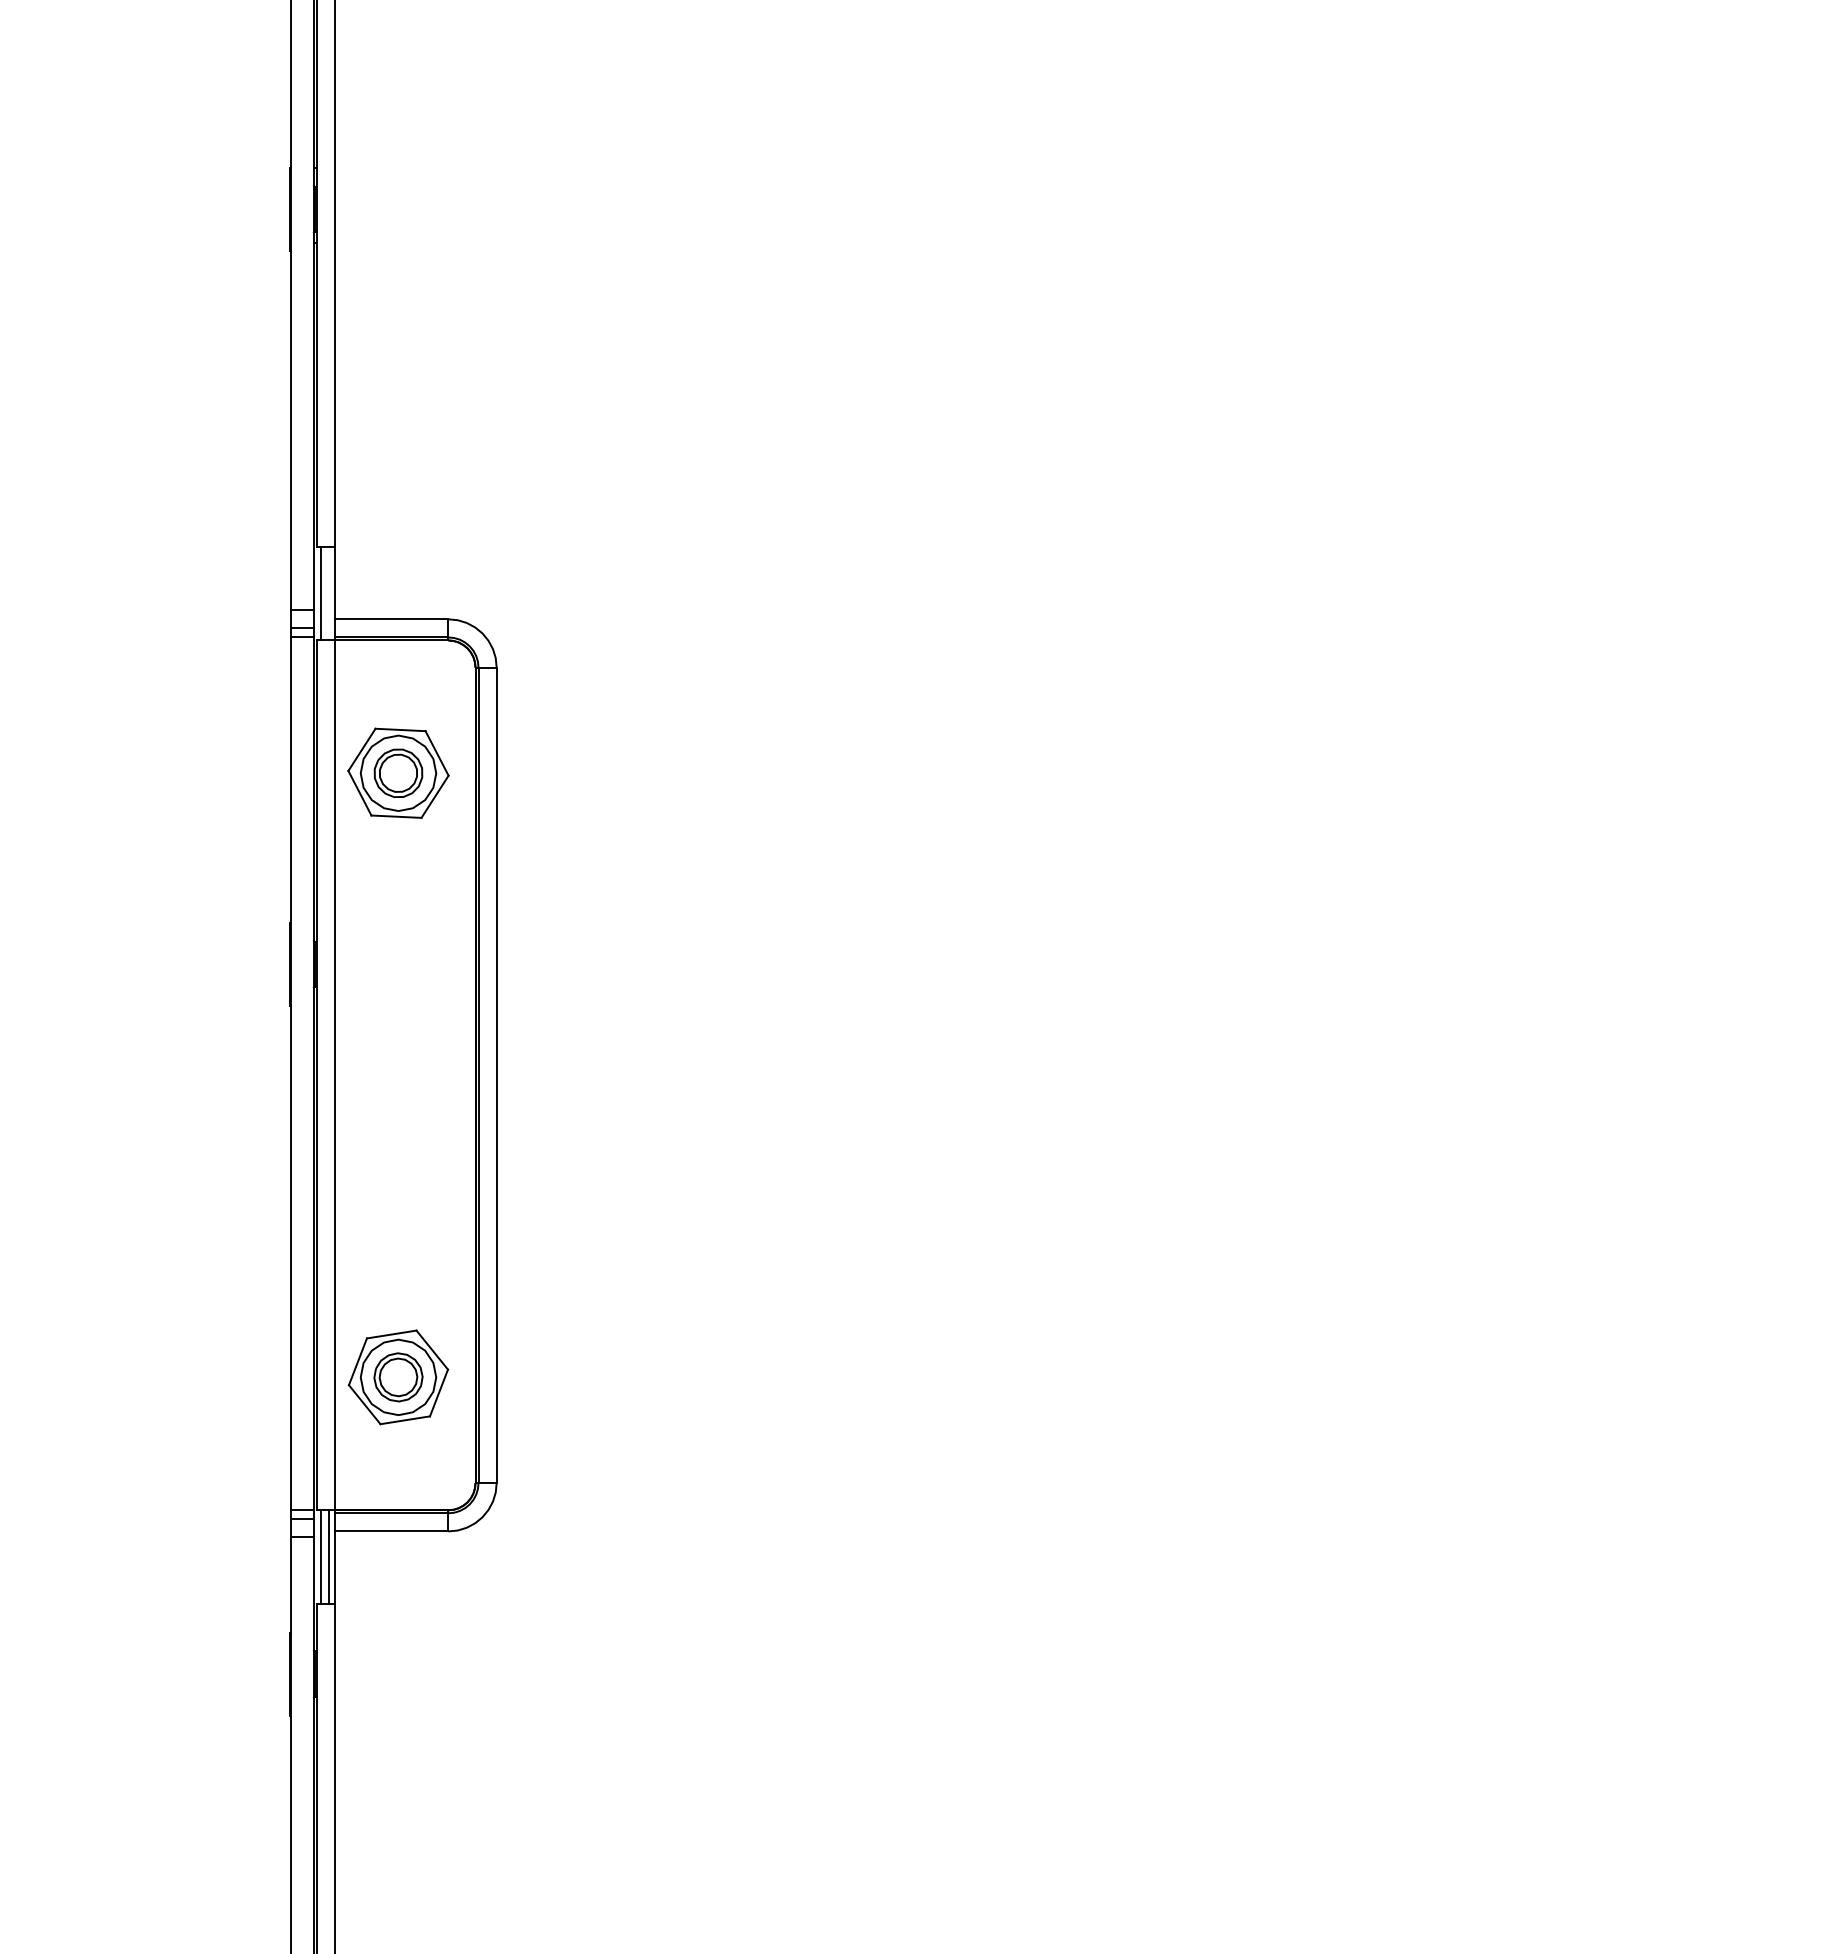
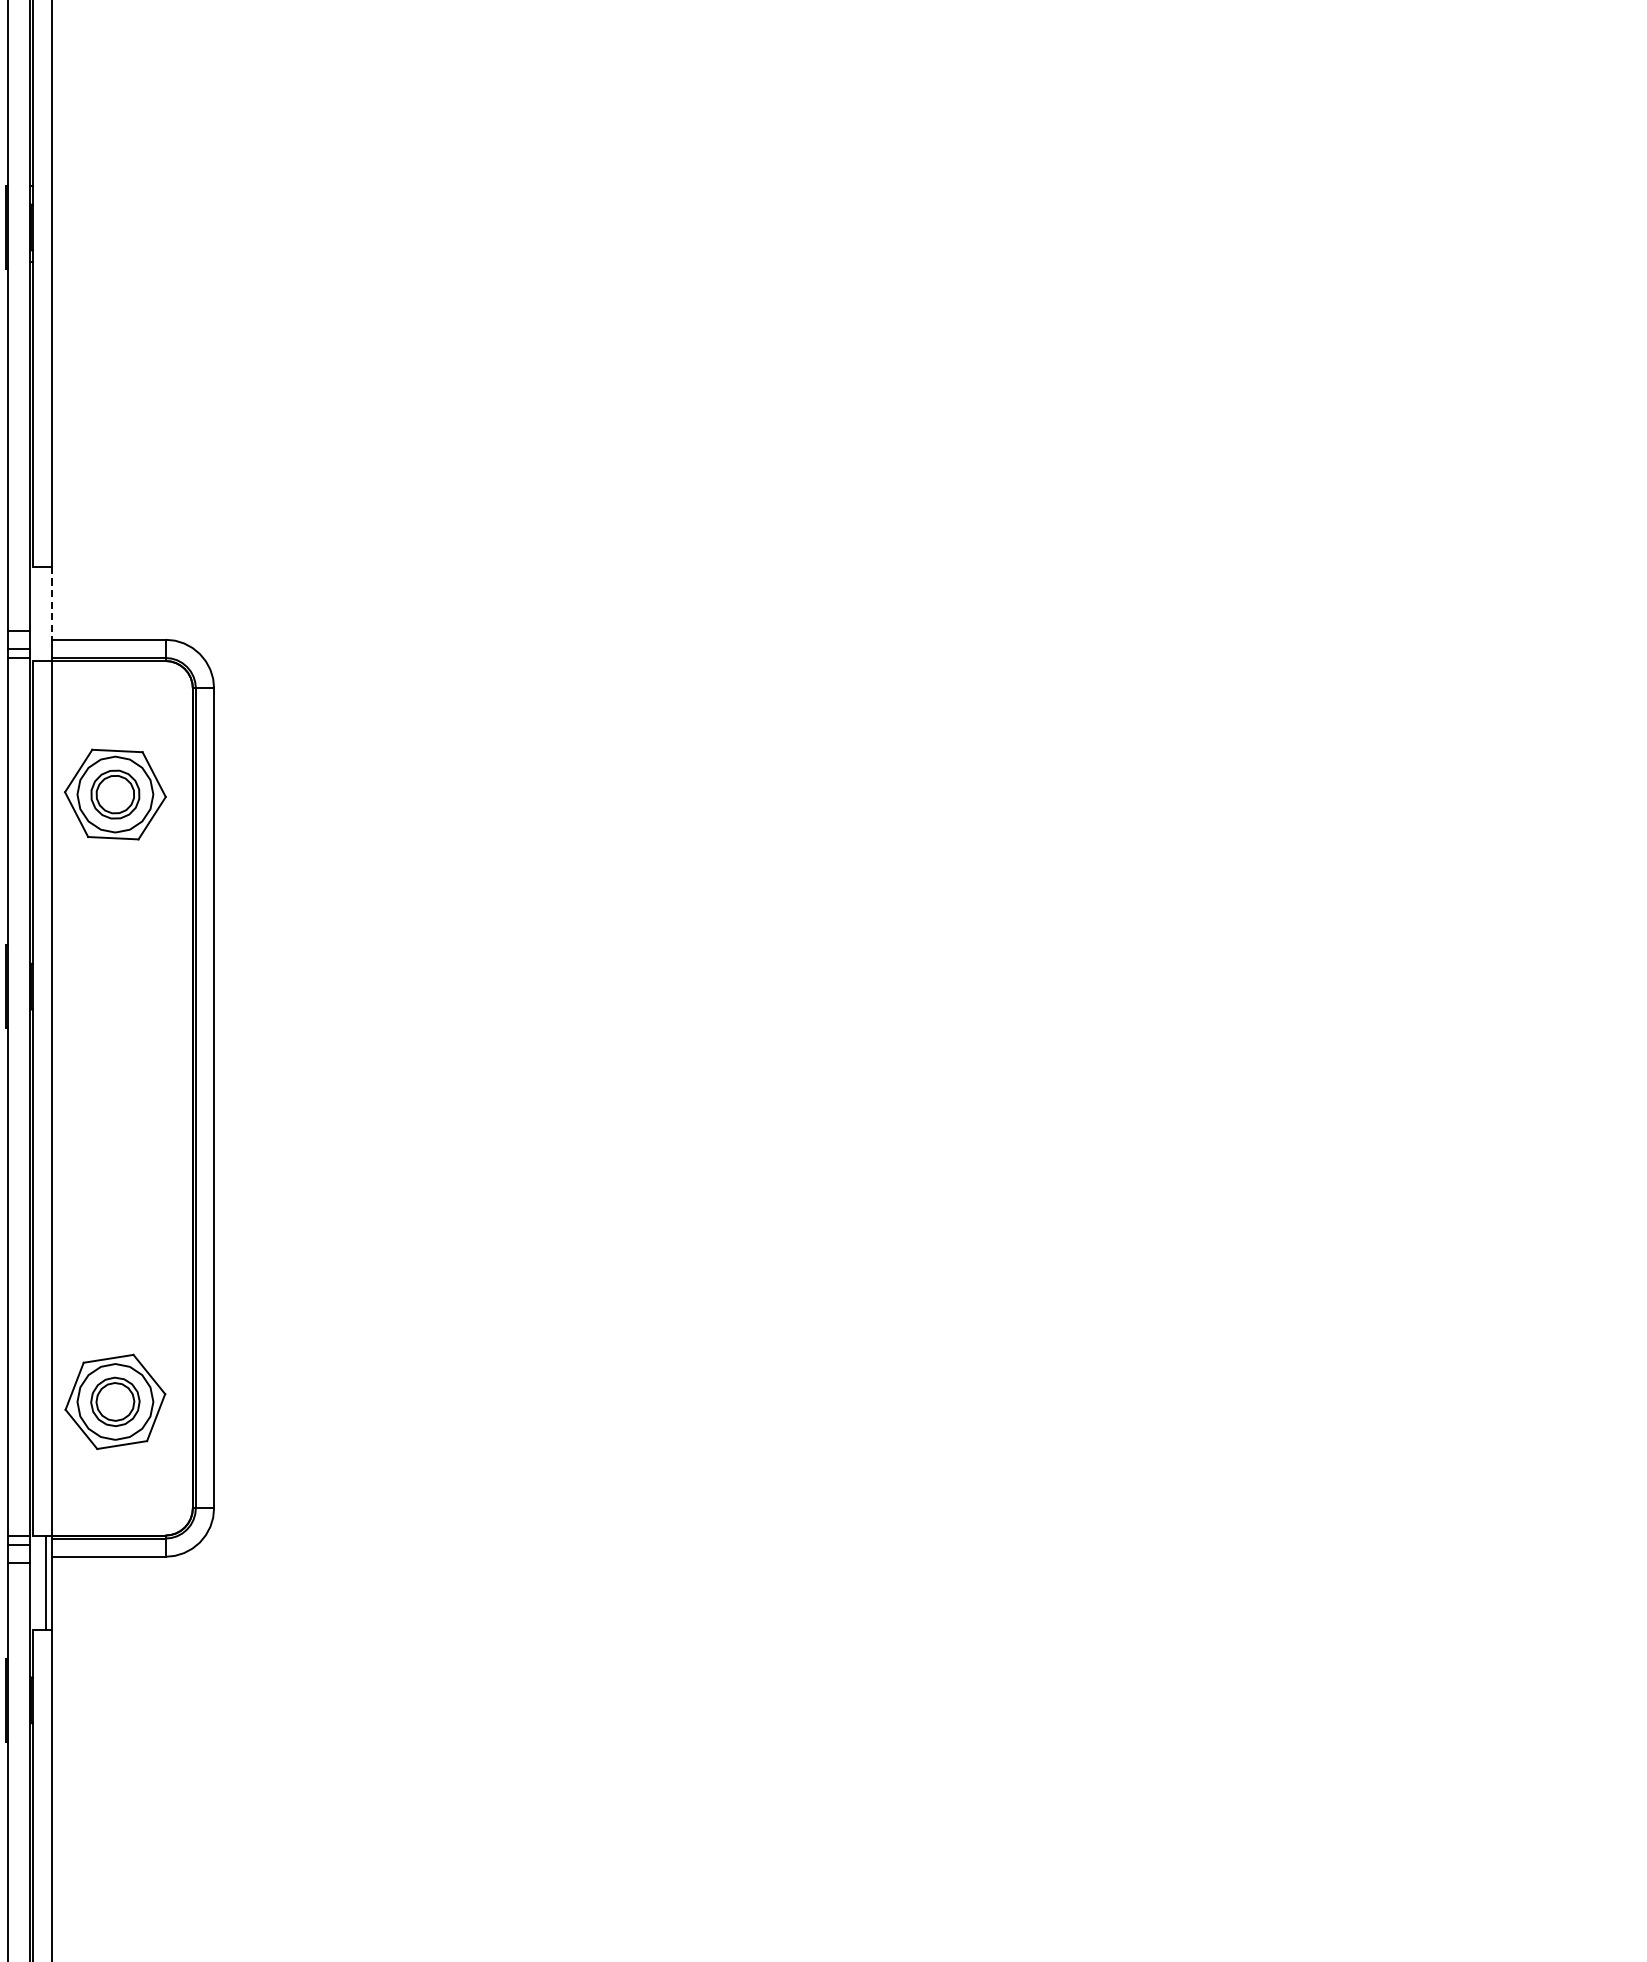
line: (335, 583) -> (52, 603), solid -> dashed
line: (321, 593) -> (38, 613), removed
line: (321, 1556) -> (38, 1582), removed

